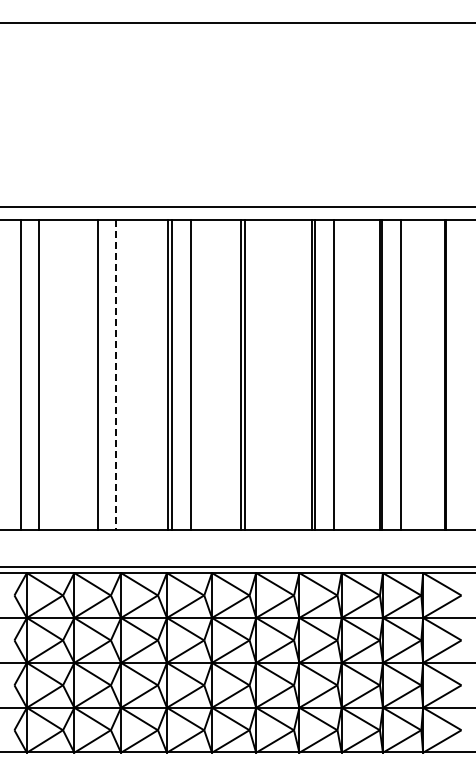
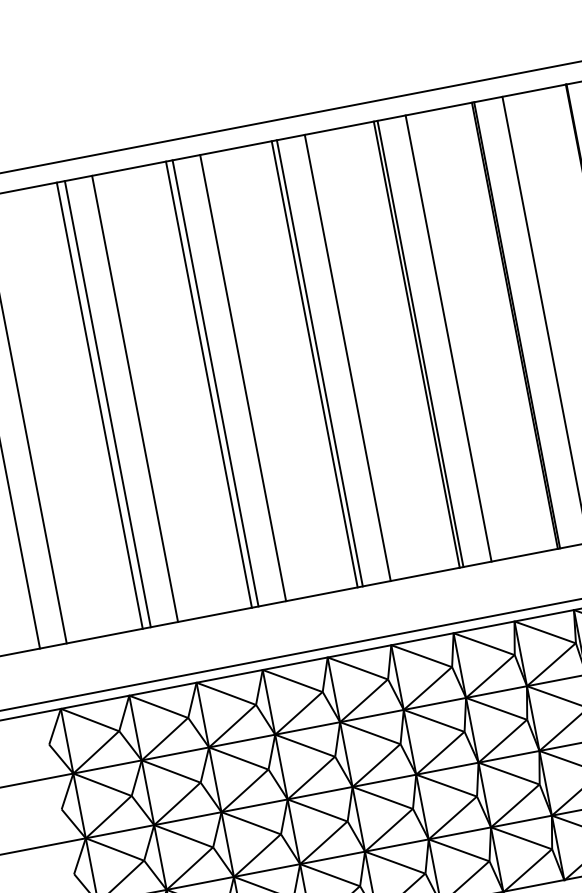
line: (92, 375) -> (100, 405), added
line: (116, 375) -> (135, 399), dashed -> solid
line: (264, 375) -> (348, 358), added

